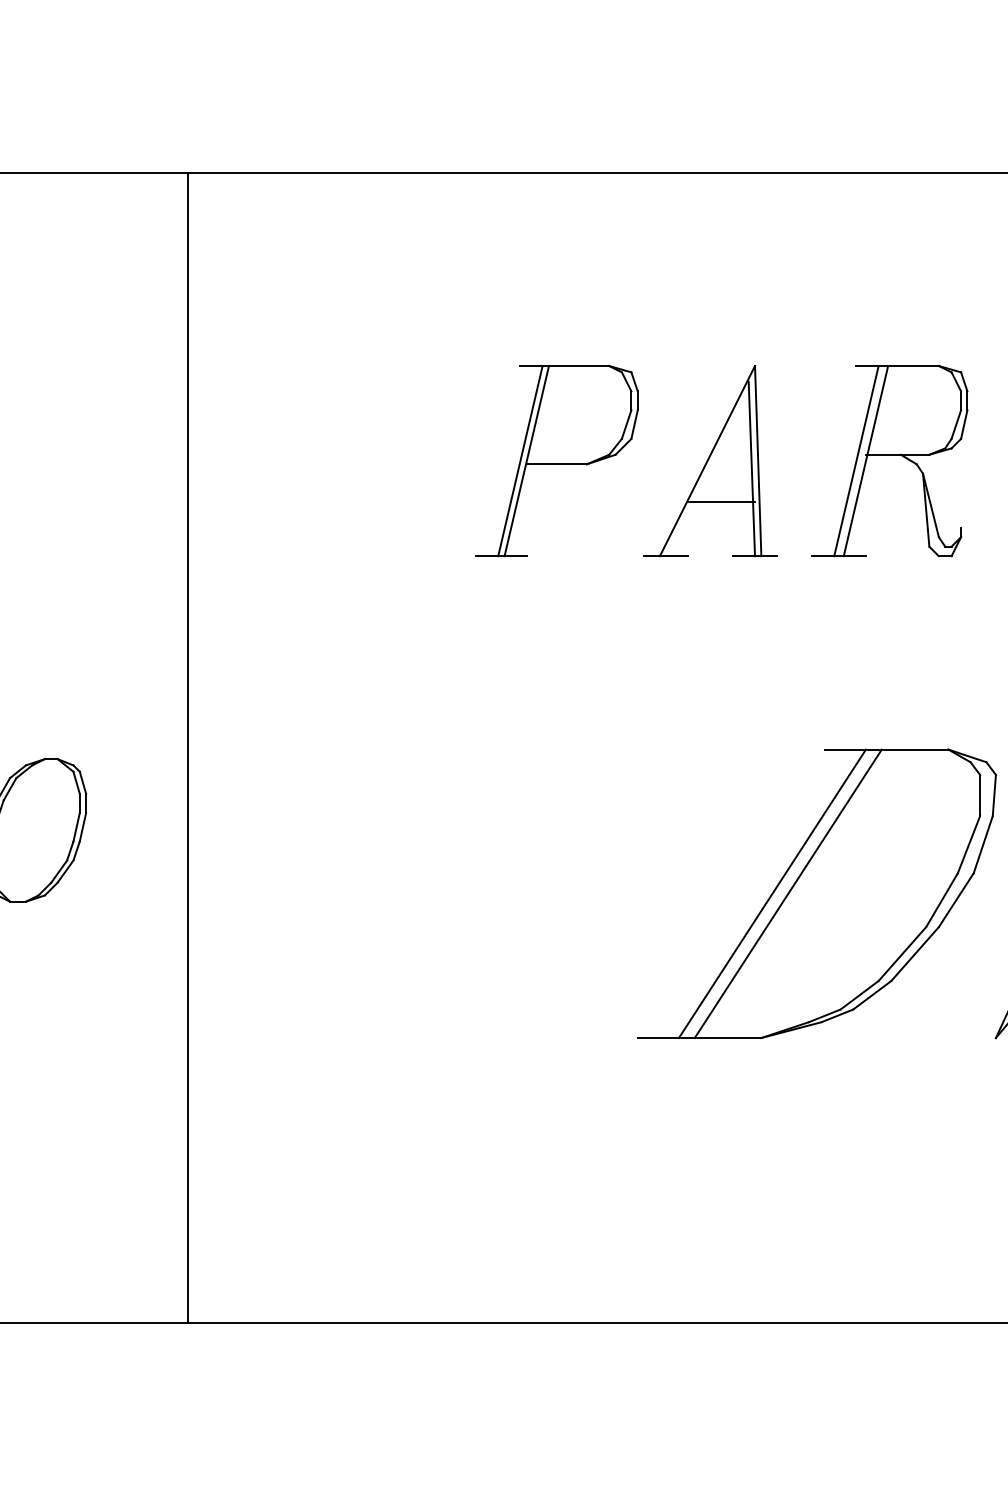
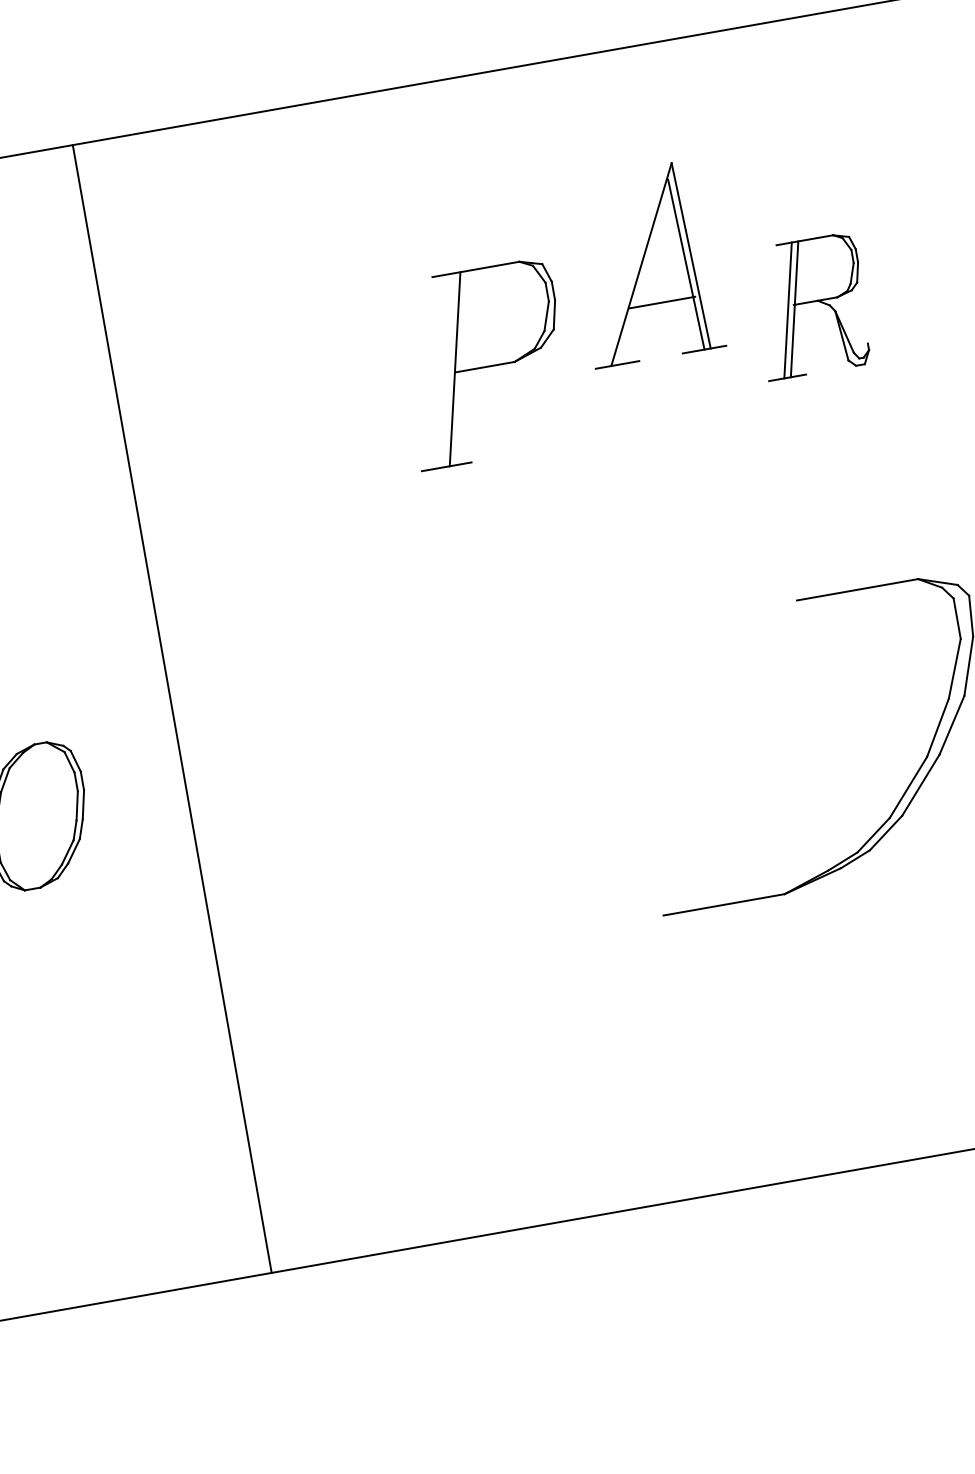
part: (889, 460) -> (810, 305), size x0.7
line: (520, 461) -> (449, 370), removed
part: (710, 461) -> (644, 264), moved
line: (771, 893) -> (769, 750), removed
line: (787, 893) -> (785, 747), removed

